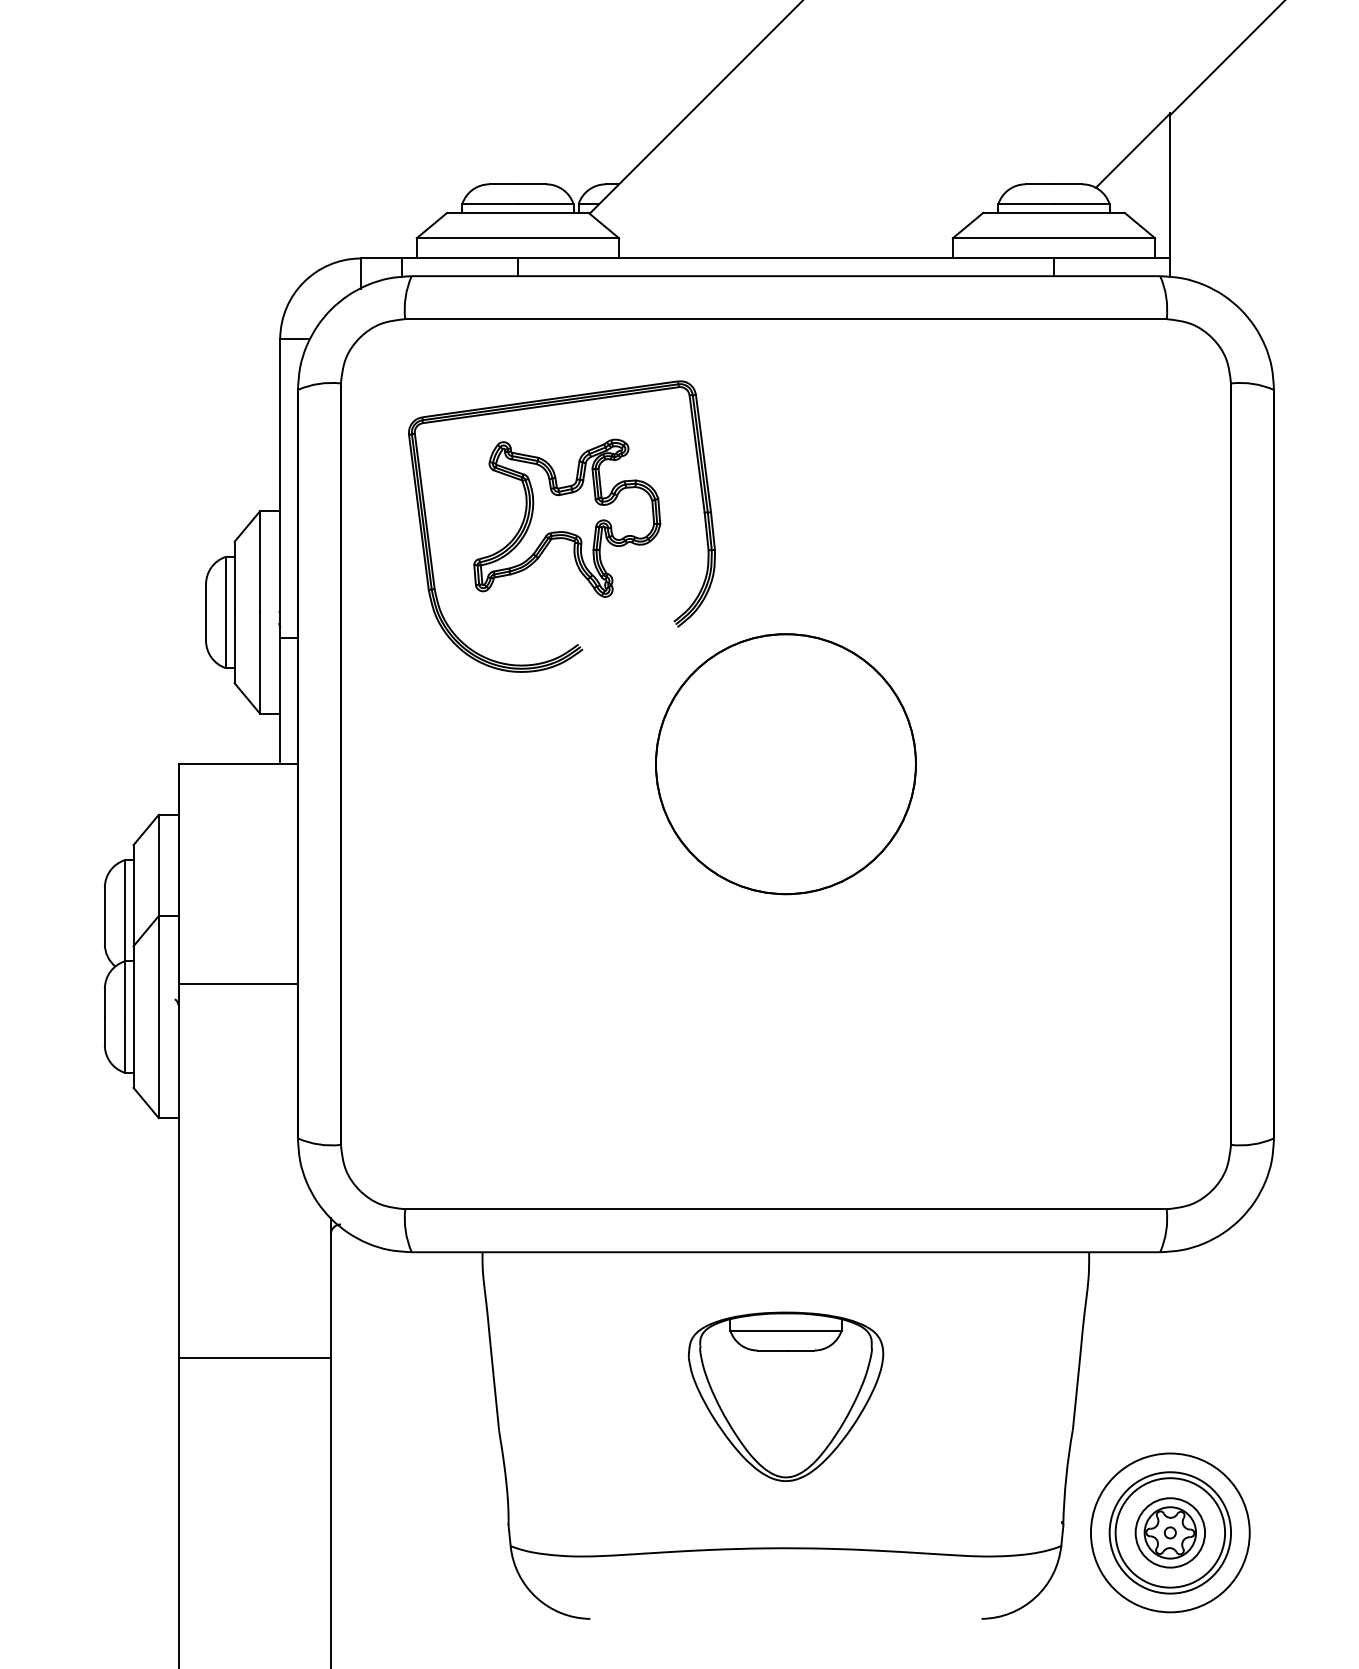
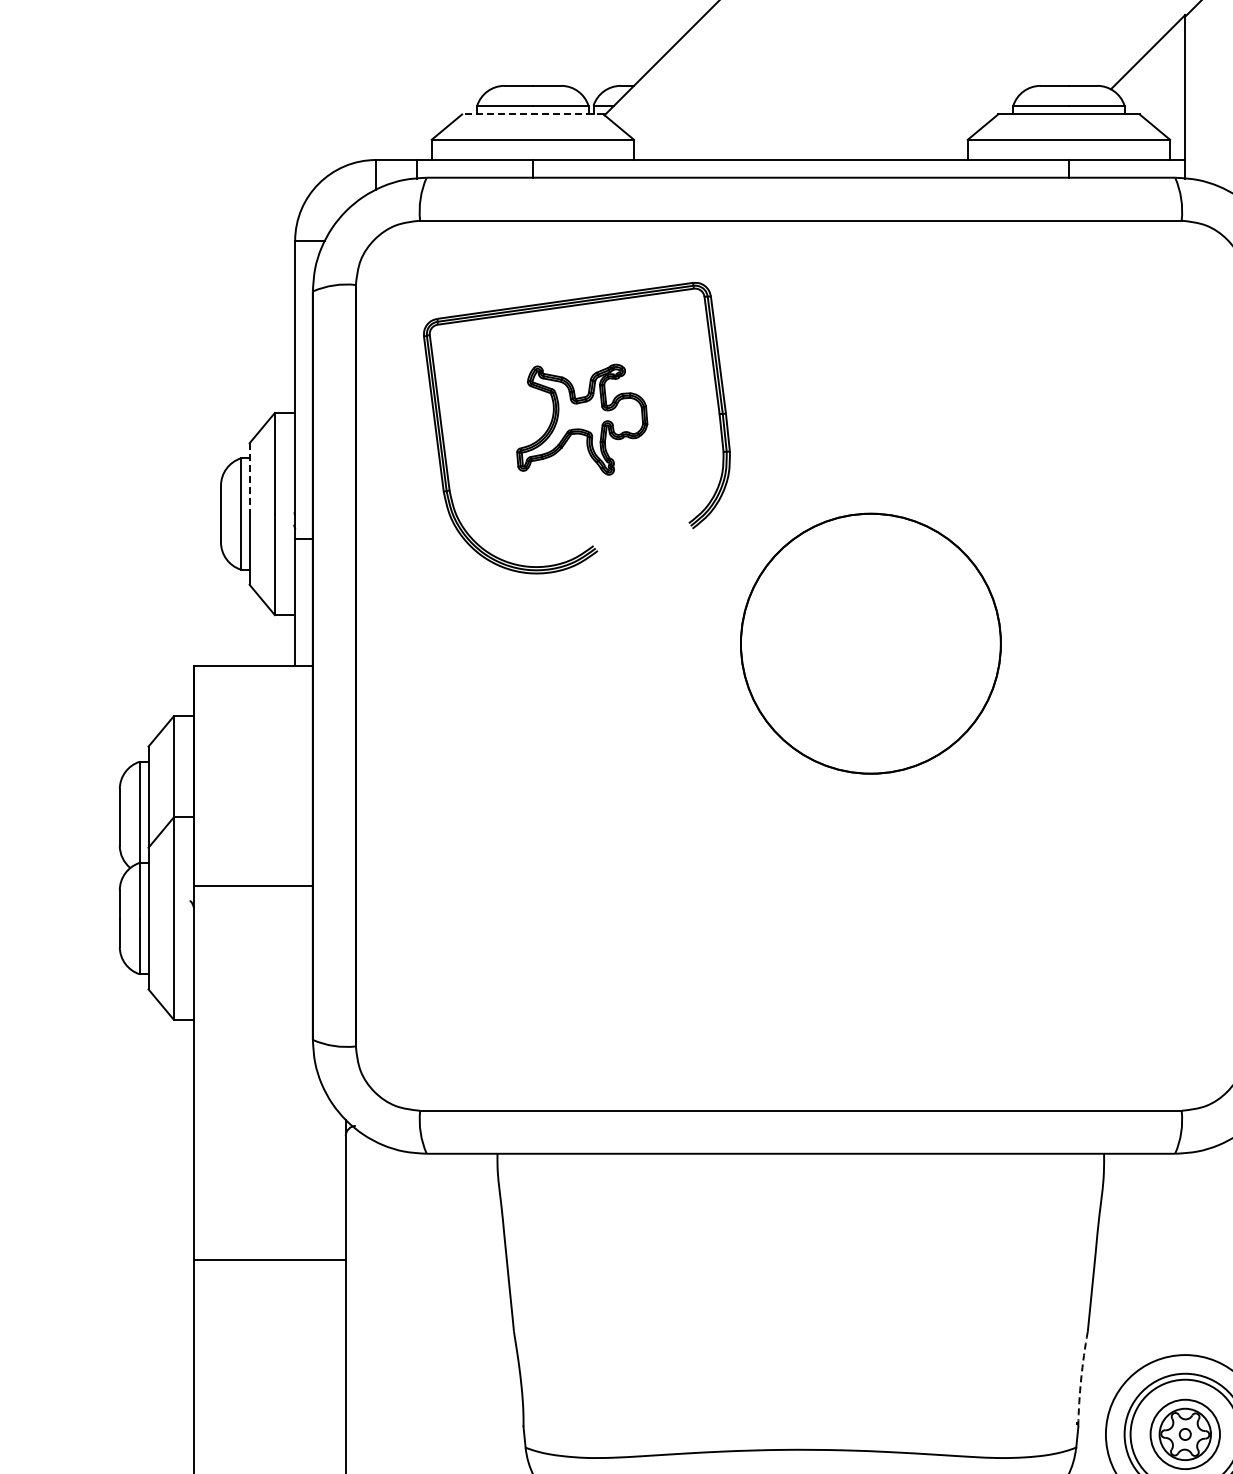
line: (517, 212) -> (532, 114), solid -> dashed
part: (567, 517) -> (582, 419), size x0.7
line: (234, 577) -> (249, 479), solid -> dashed
part: (785, 764) -> (870, 644), moved
part: (785, 1396) -> (800, 1298), removed
arc: (1066, 1477) -> (1081, 1379), solid -> dashed

